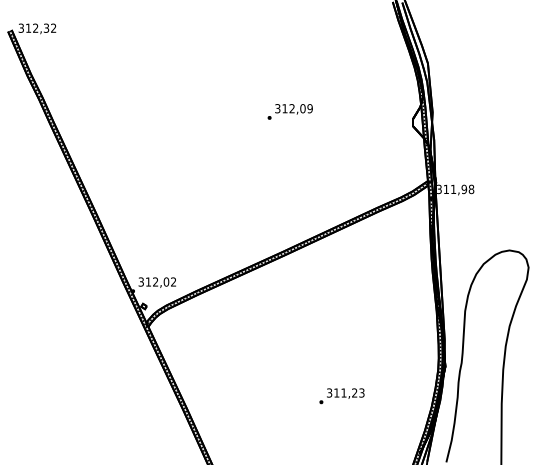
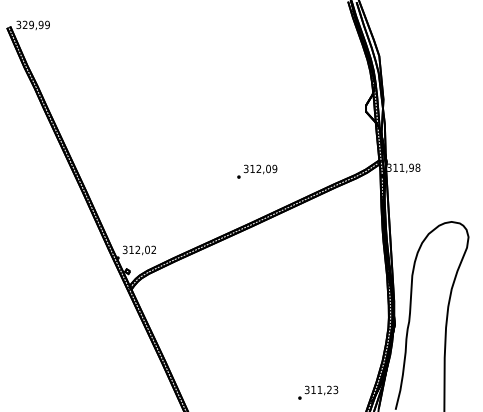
text: (40, 27) -> (35, 24), 312,32 -> 329,99
text: (289, 111) -> (256, 171), moved
text: (341, 396) -> (317, 393), moved

